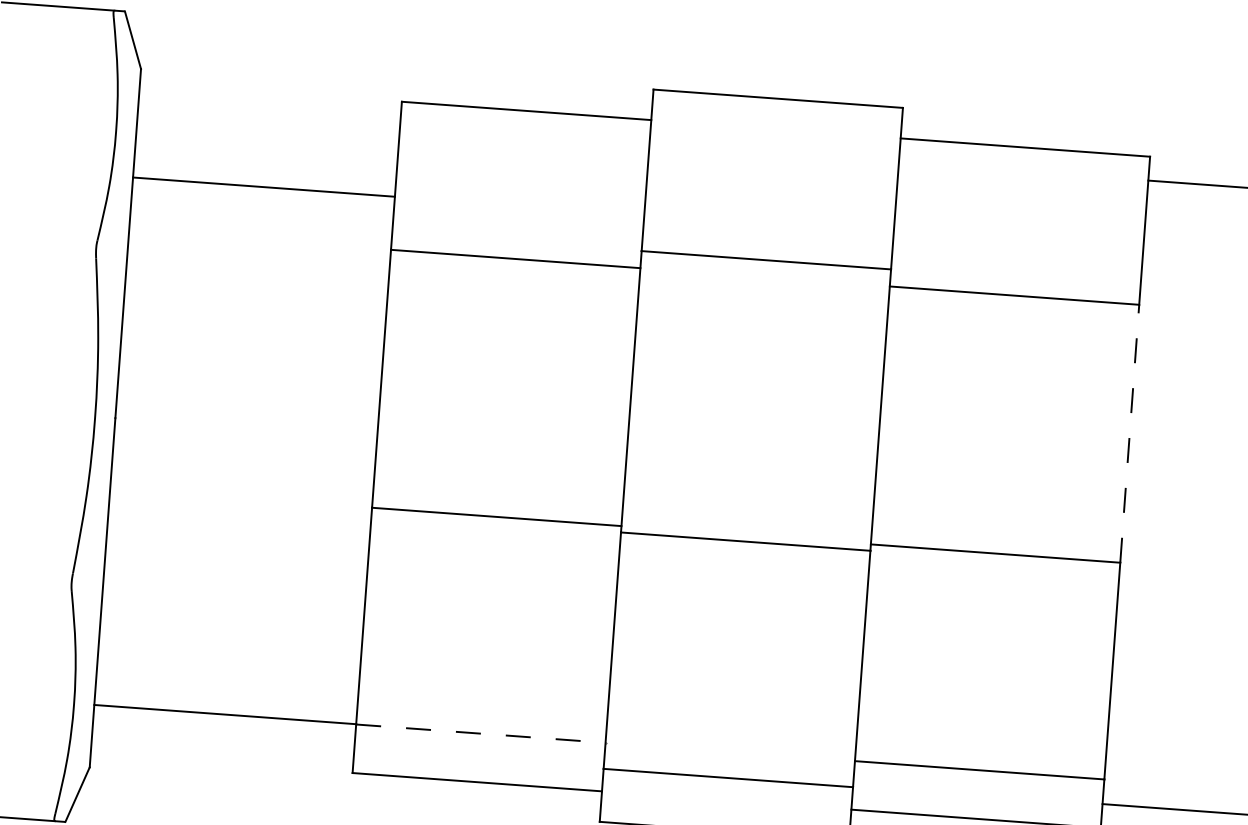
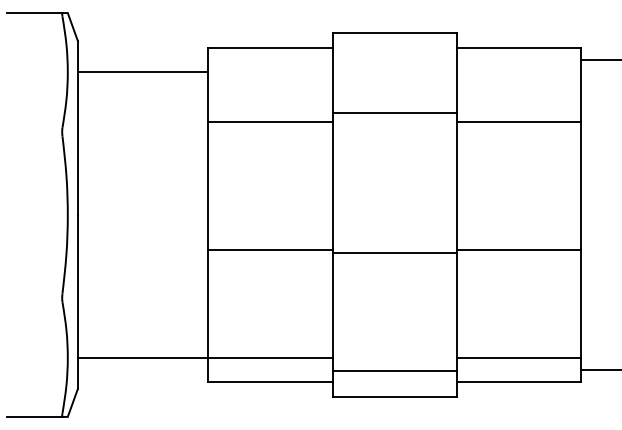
line: (262, 187) -> (142, 72), moved
line: (1130, 433) -> (581, 185), dashed -> solid
line: (480, 734) -> (270, 358), dashed -> solid

